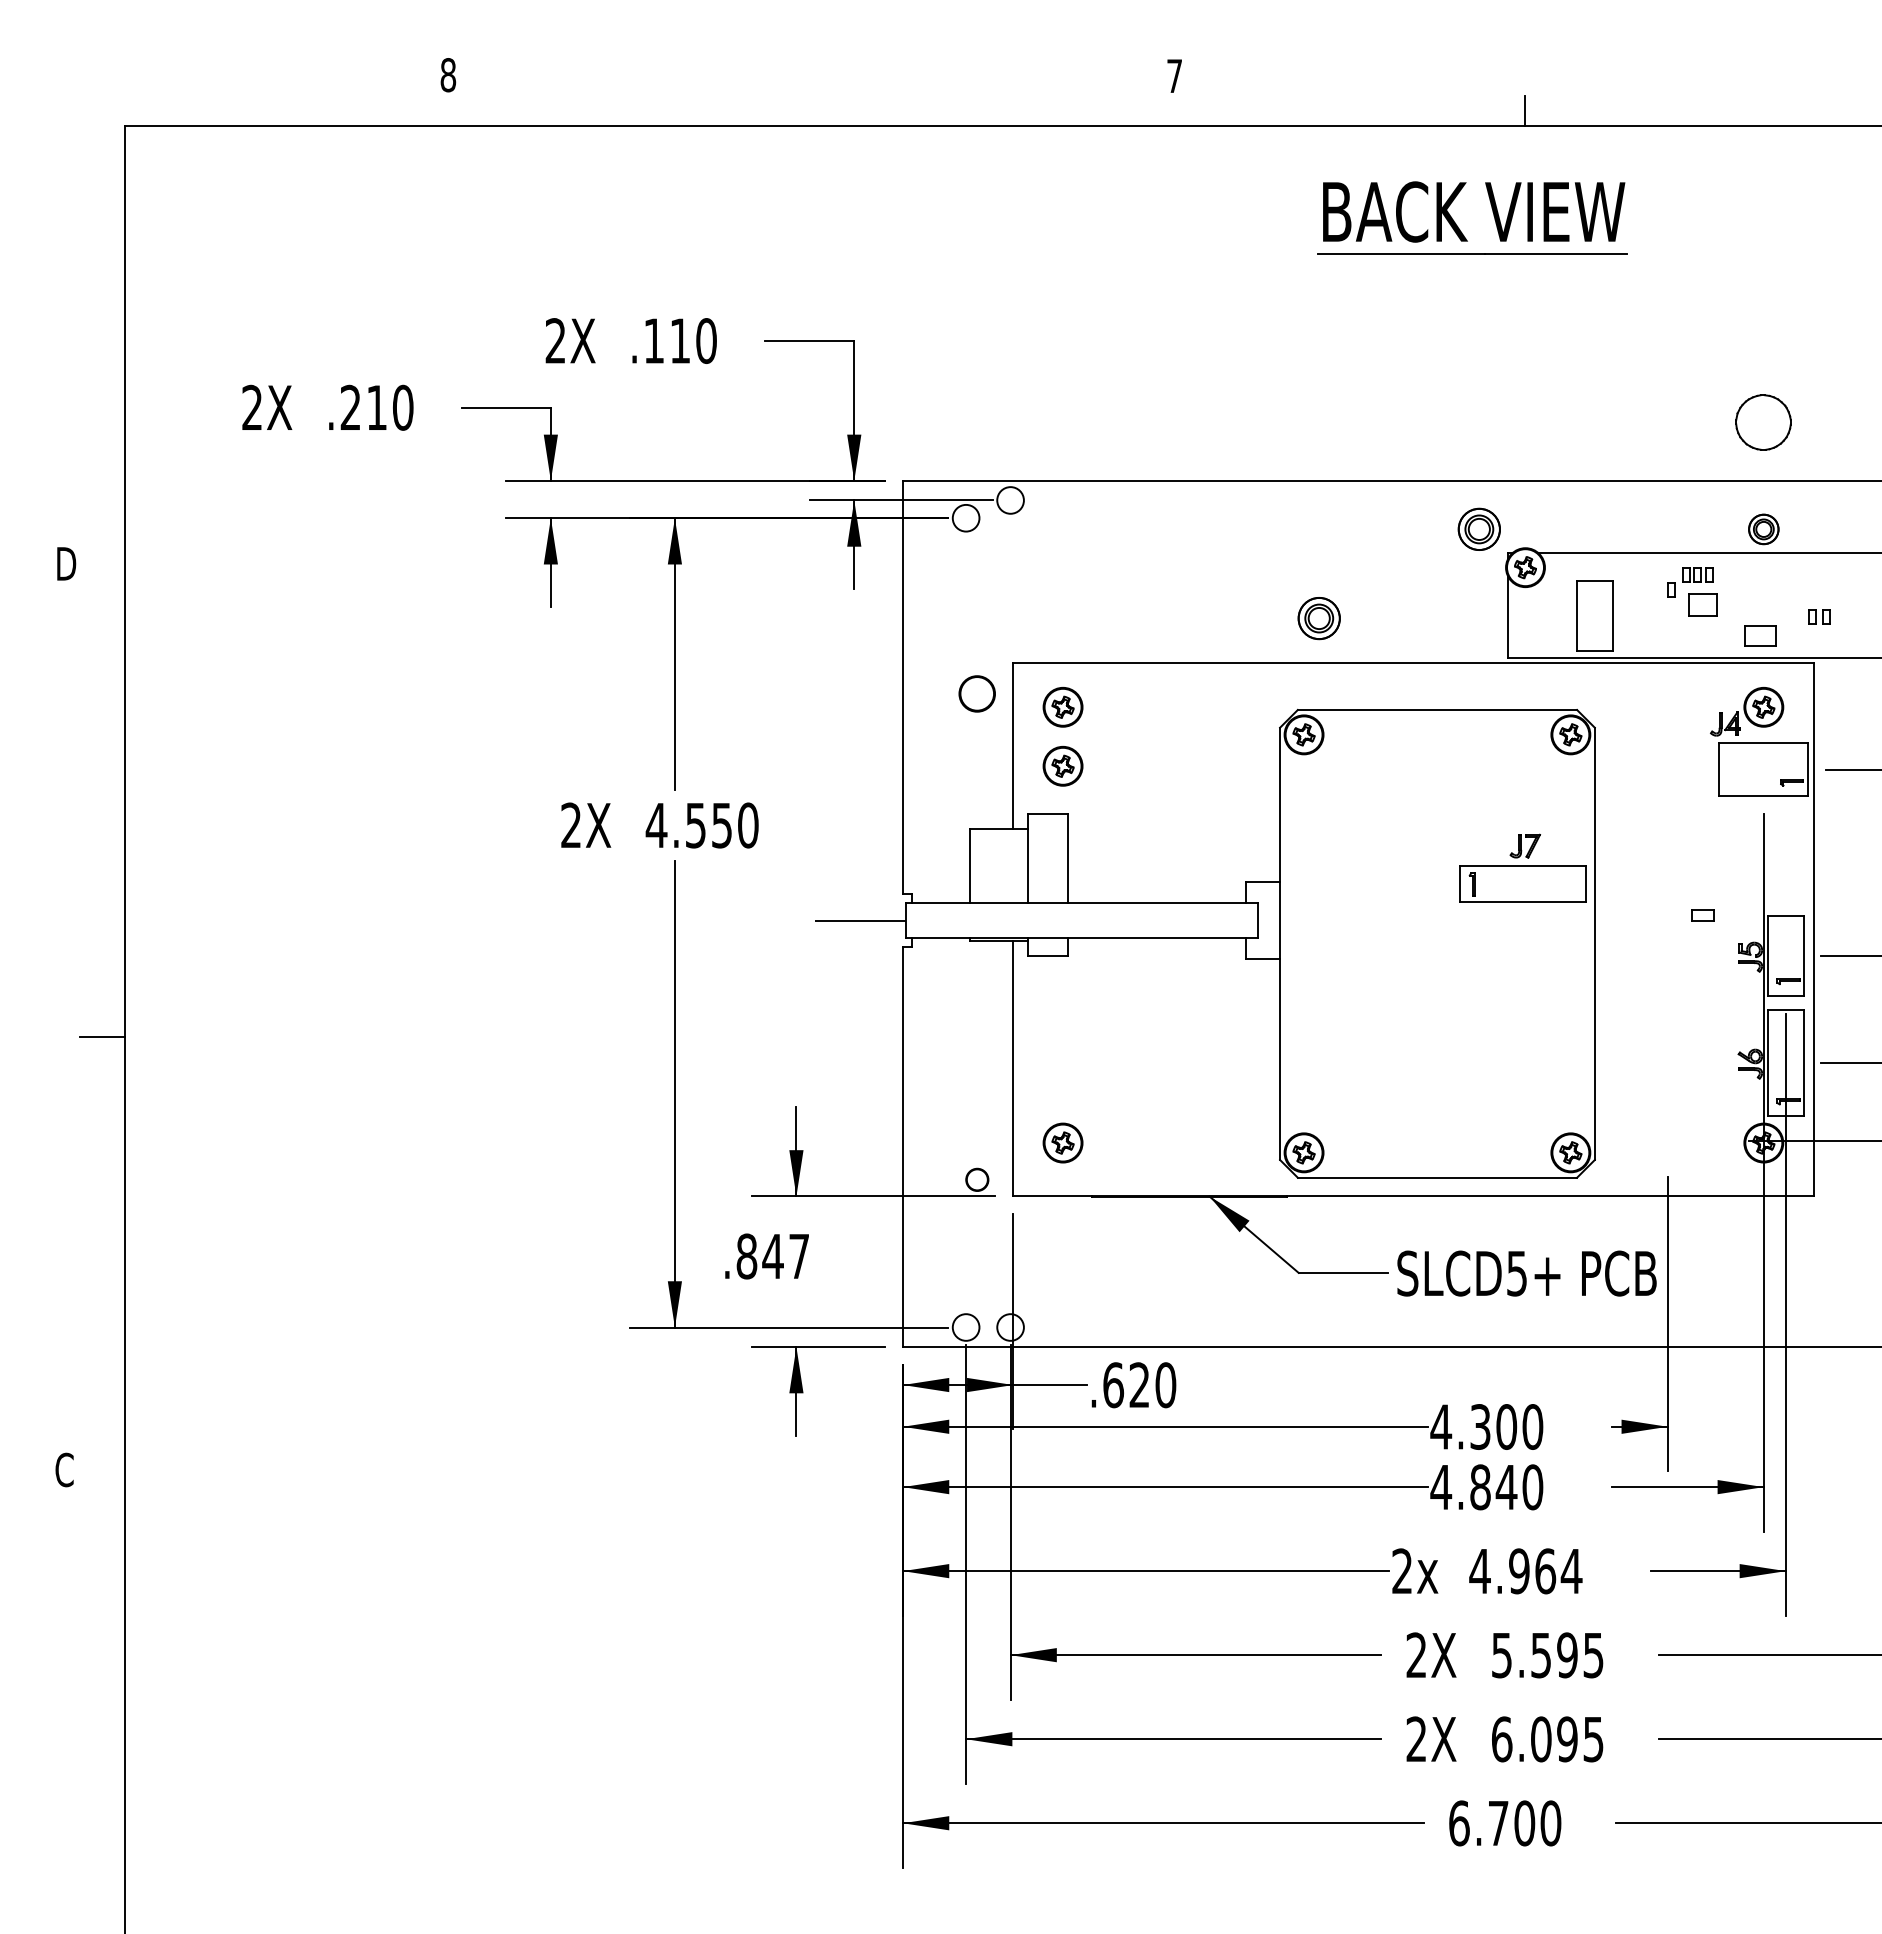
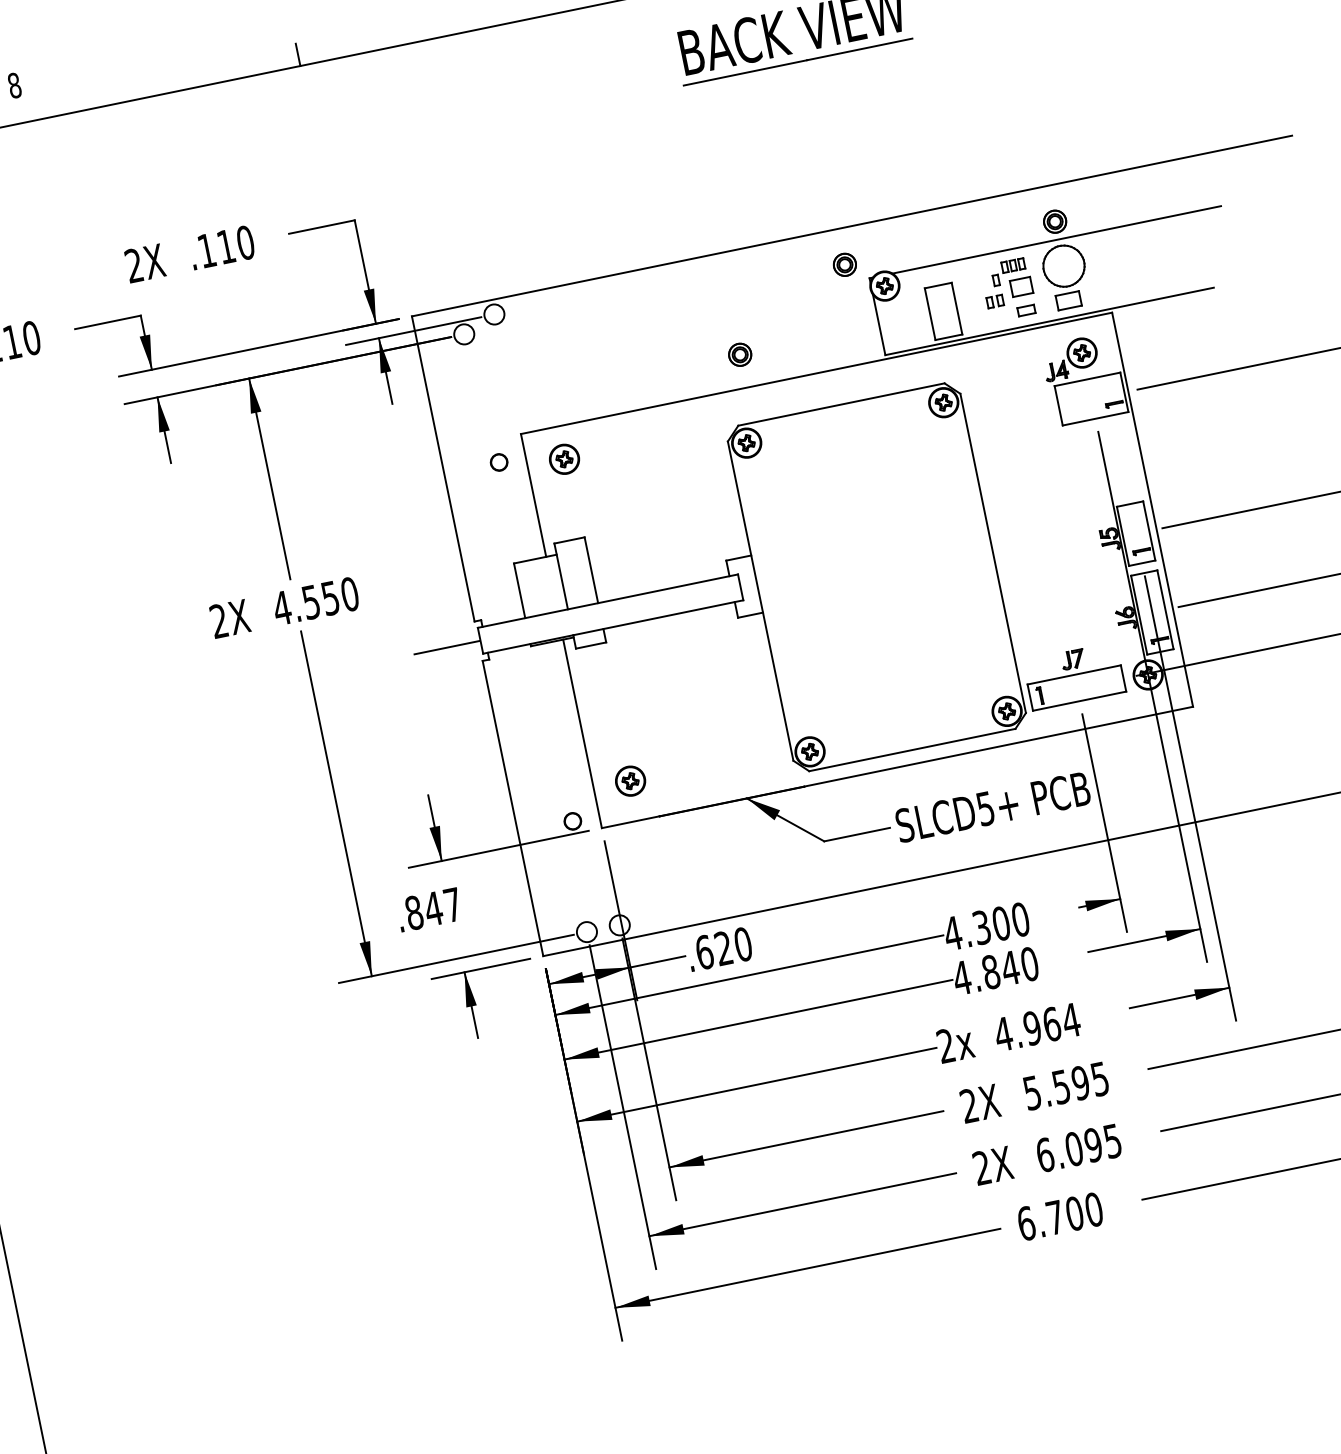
line: (824, 110) -> (297, 54), added
part: (1763, 422) -> (1064, 266), moved
part: (1478, 529) -> (844, 265), size x0.71
part: (1819, 616) -> (994, 301), moved
part: (1318, 617) -> (739, 354), size x0.71
circle: (977, 693) -> (499, 462), size x0.62
part: (1062, 766) -> (573, 503), removed
part: (1522, 867) -> (1074, 675), moved
part: (1702, 915) -> (1026, 310), moved

